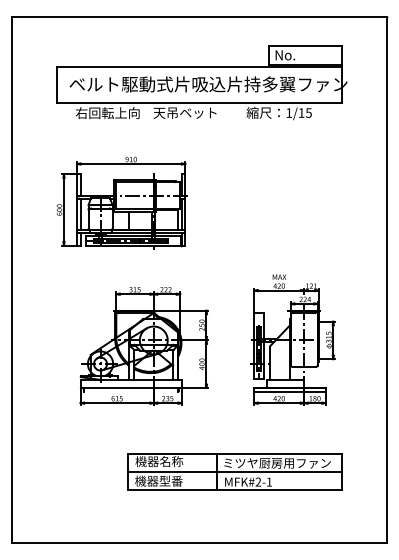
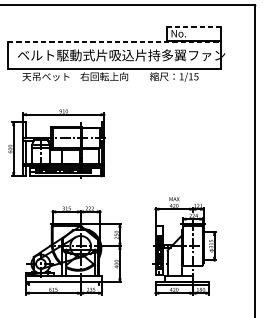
line: (305, 45) -> (193, 26), solid -> dashed
line: (199, 66) -> (114, 42), solid -> dashed
text: (185, 112) -> (104, 76), 天吊ベット -> 右回転上向
text: (107, 113) -> (46, 77), 右回転上向 -> 天吊ベット

